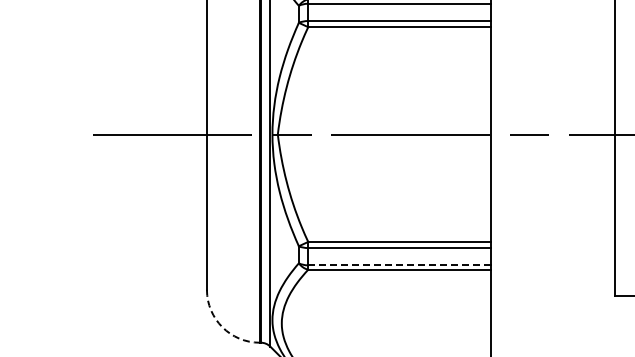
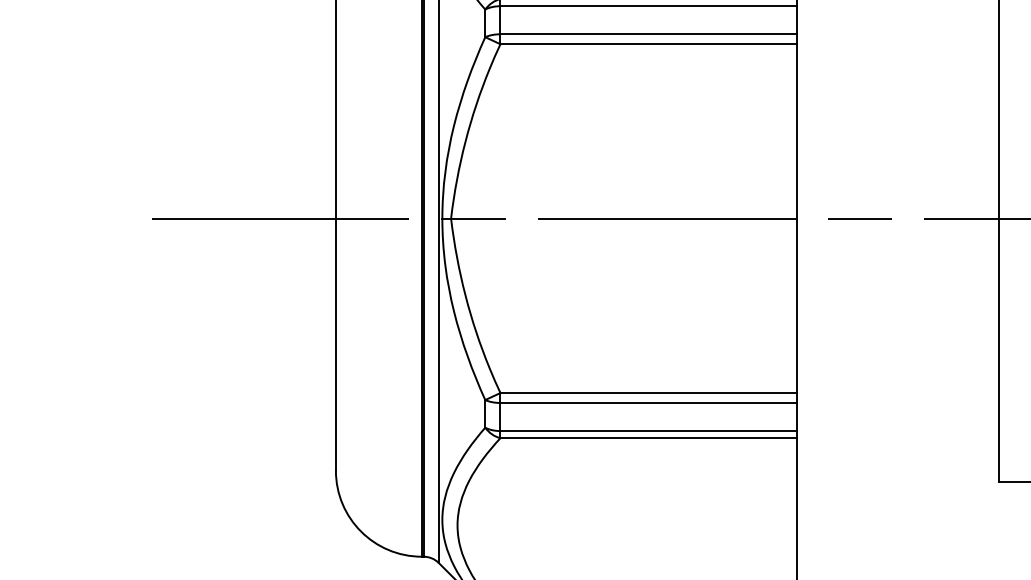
line: (400, 265) -> (650, 431), dashed -> solid
arc: (222, 327) -> (361, 531), dashed -> solid

